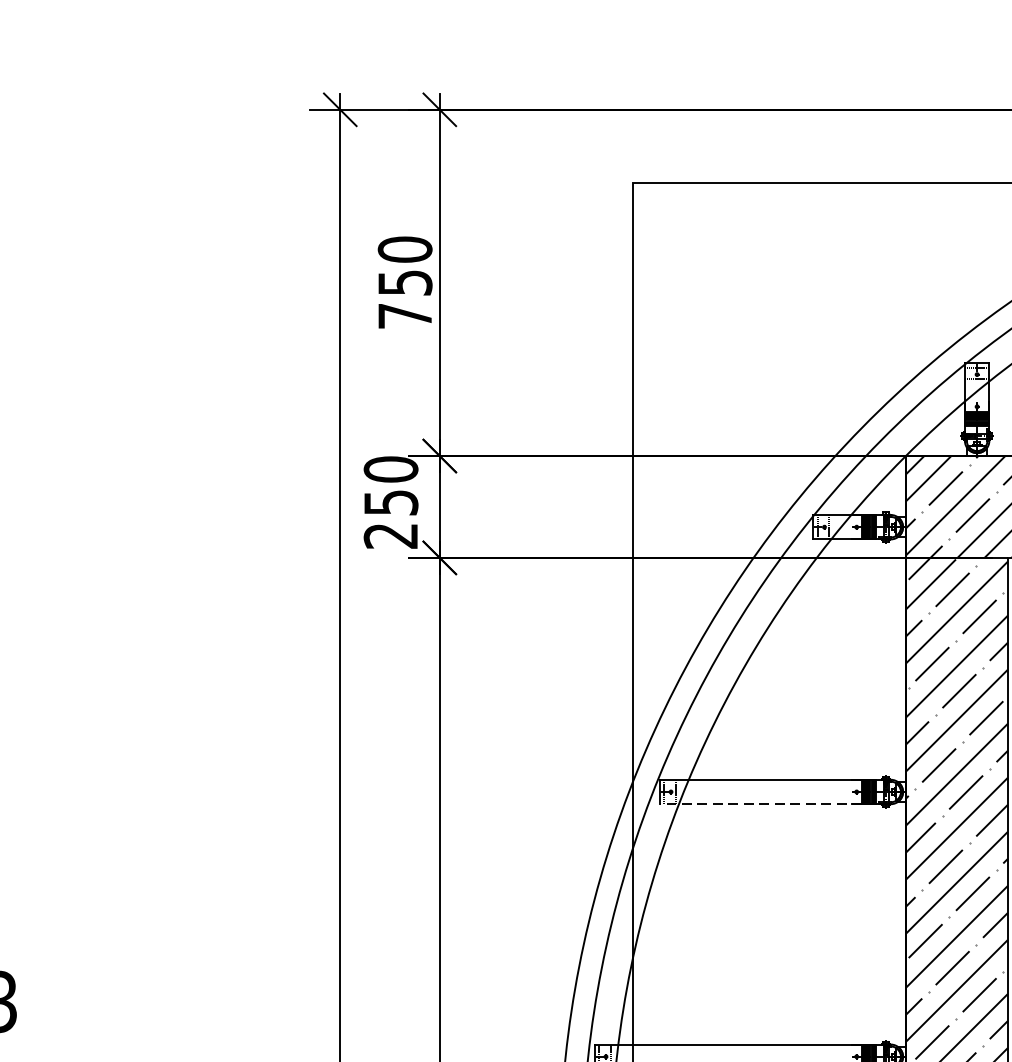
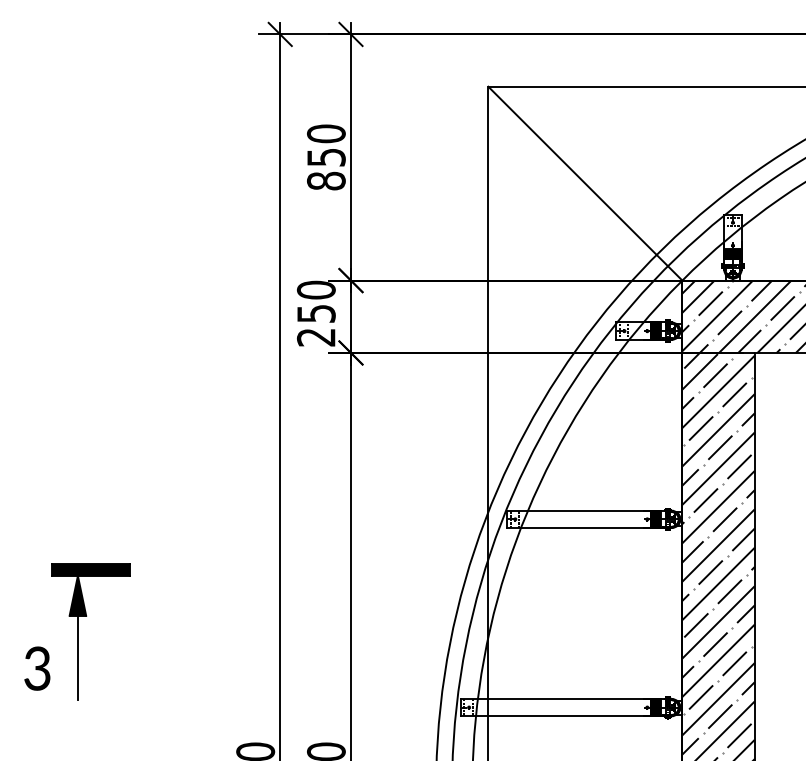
text: (405, 315) -> (326, 180), 750 -> 850
line: (769, 319) -> (585, 183), added
line: (761, 804) -> (579, 528), dashed -> solid
part: (56, 949) -> (78, 631), added

